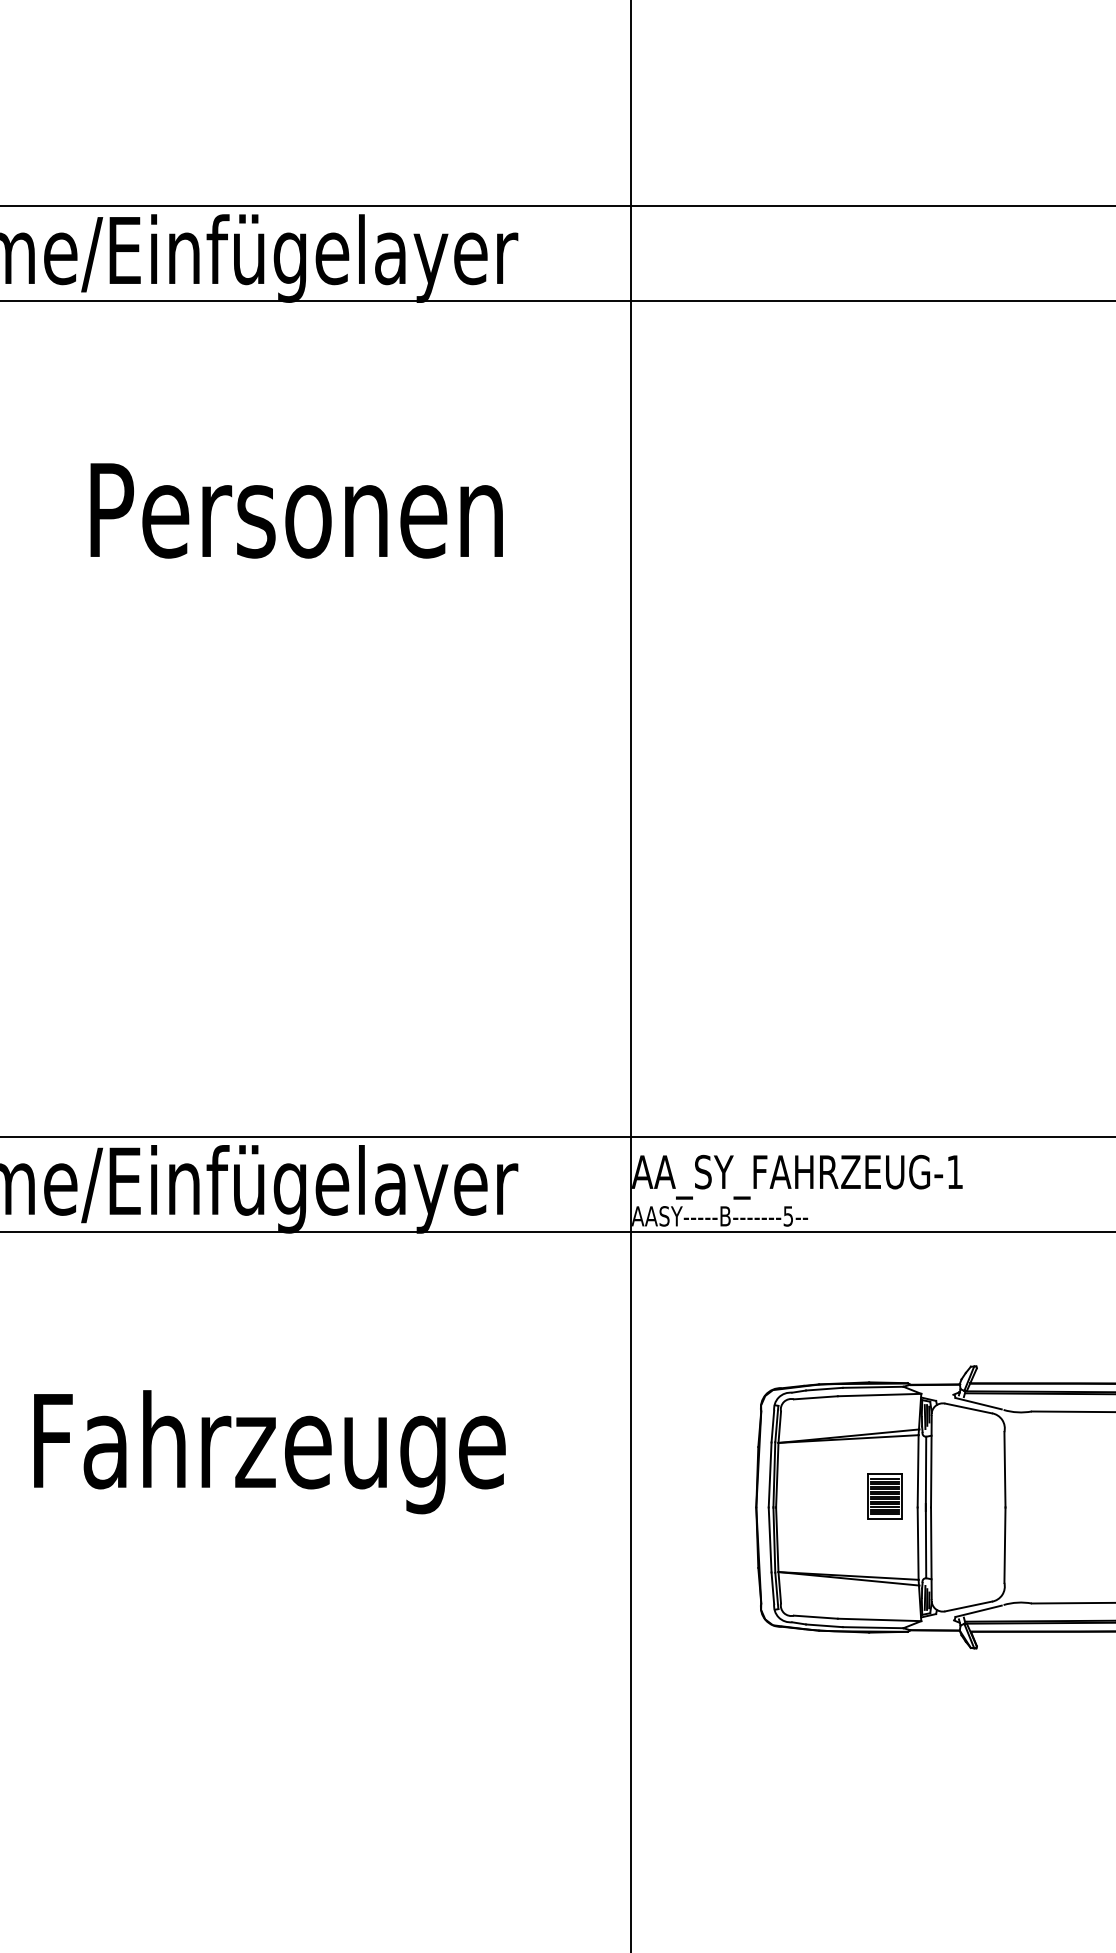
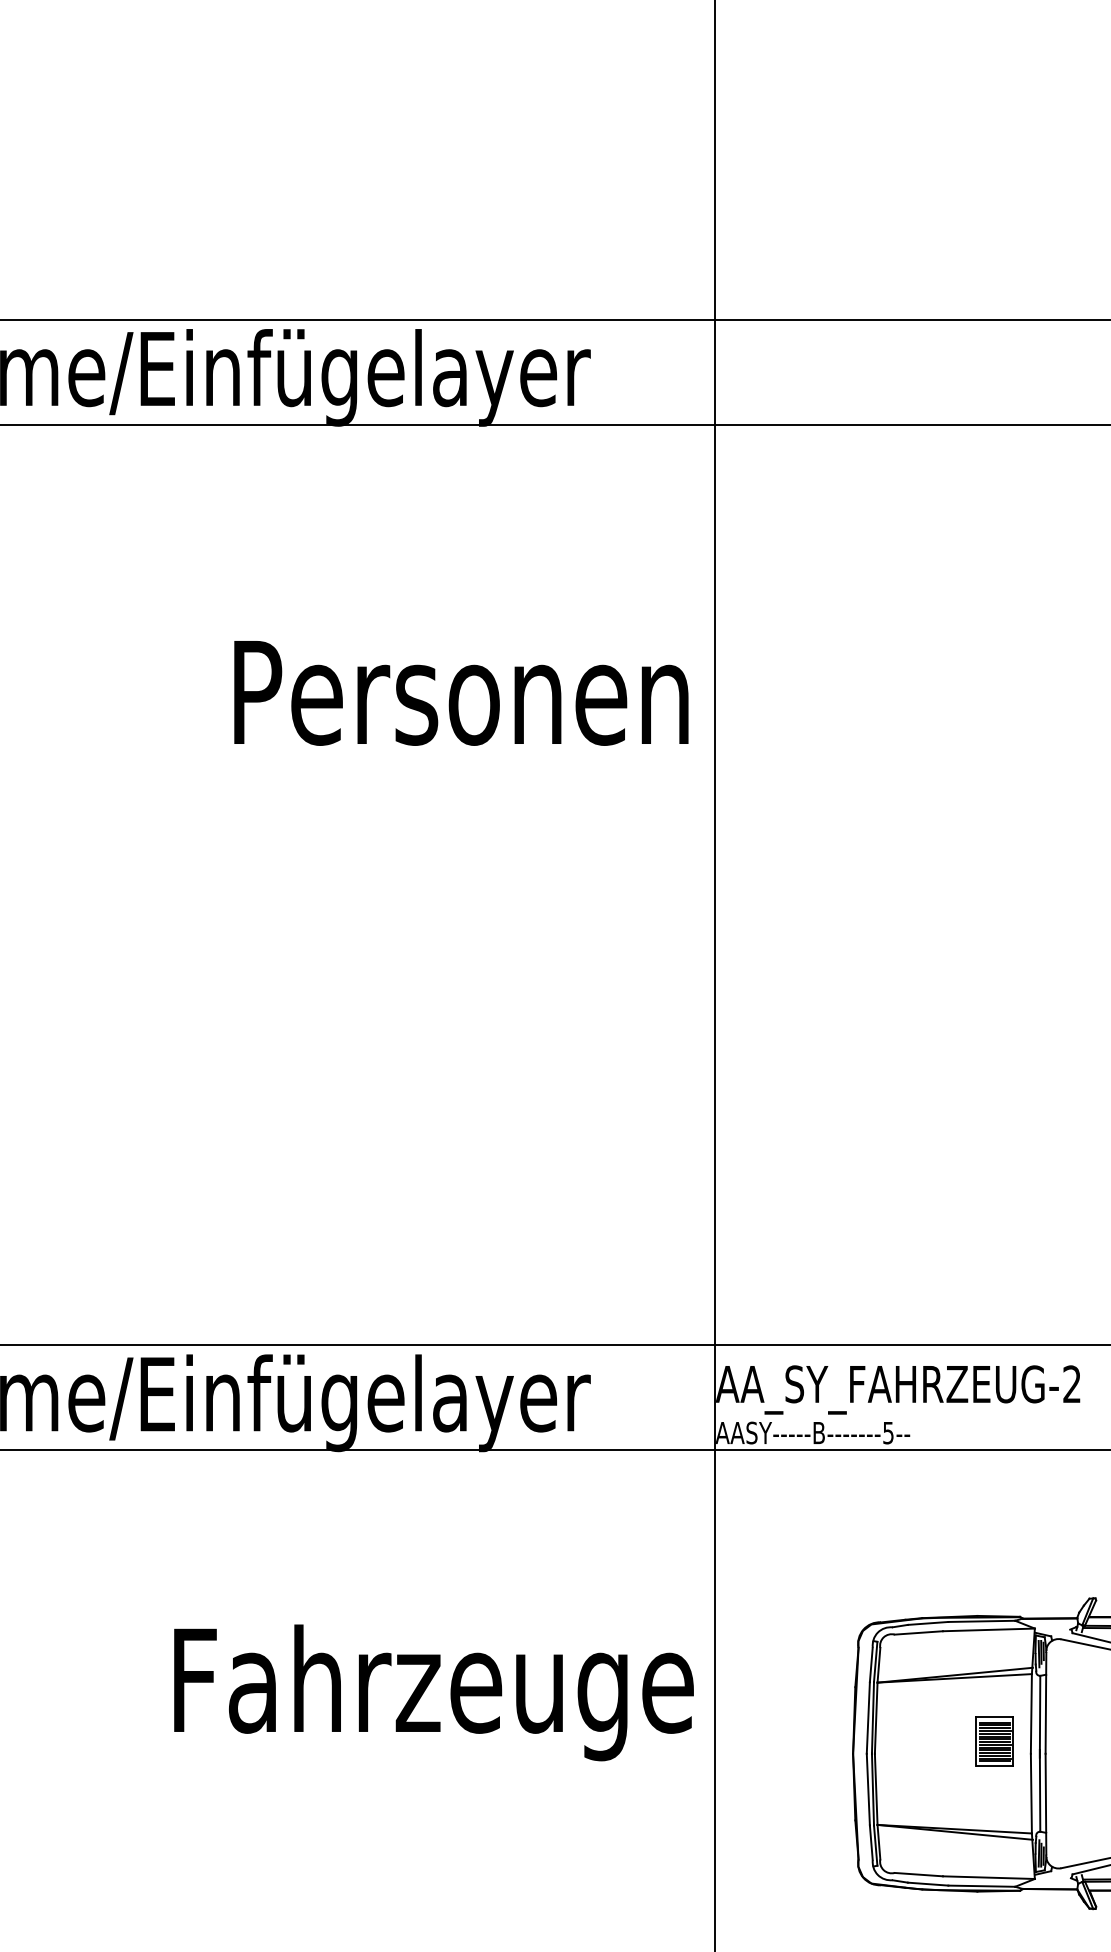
text: (296, 510) -> (461, 692), moved
text: (954, 1171) -> (1071, 1383), AA_SY_FAHRZEUG-1 -> AA_SY_FAHRZEUG-2
text: (269, 1452) -> (433, 1693), moved

